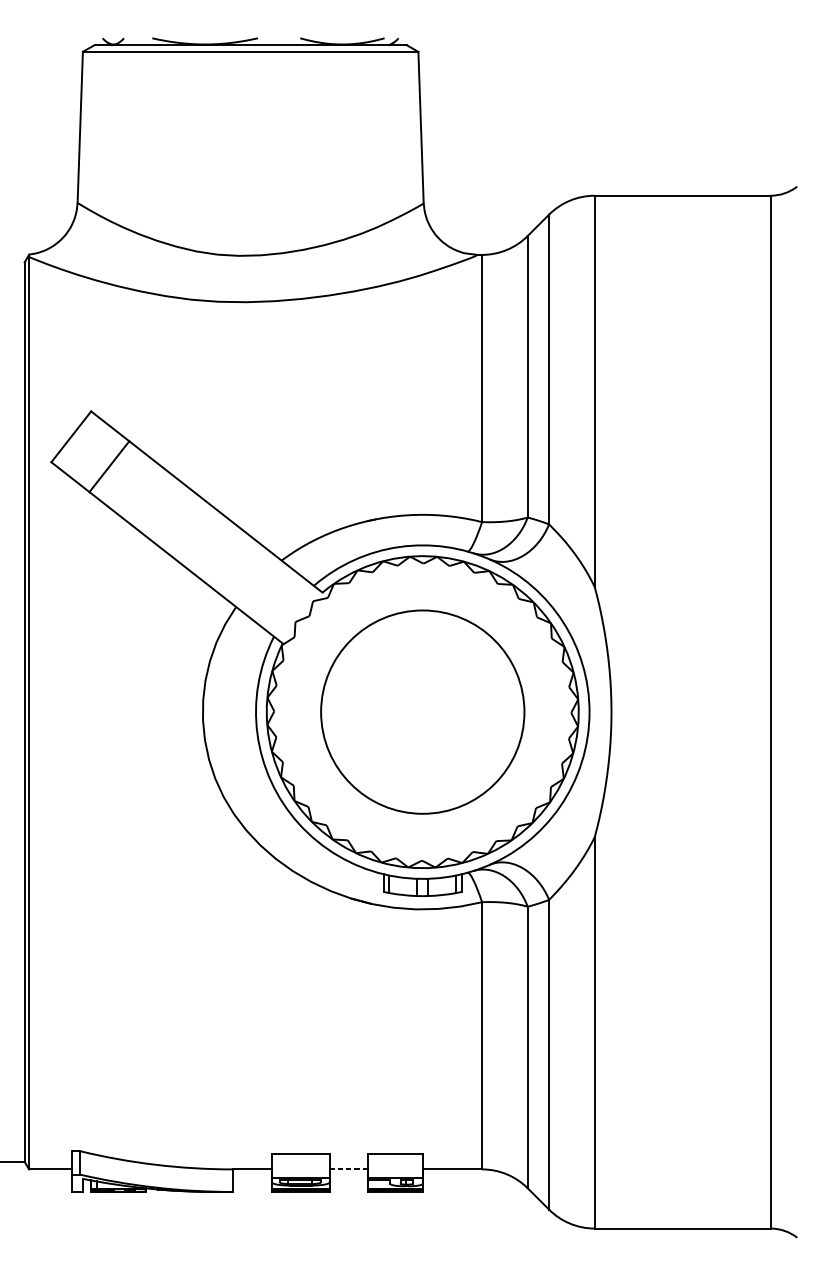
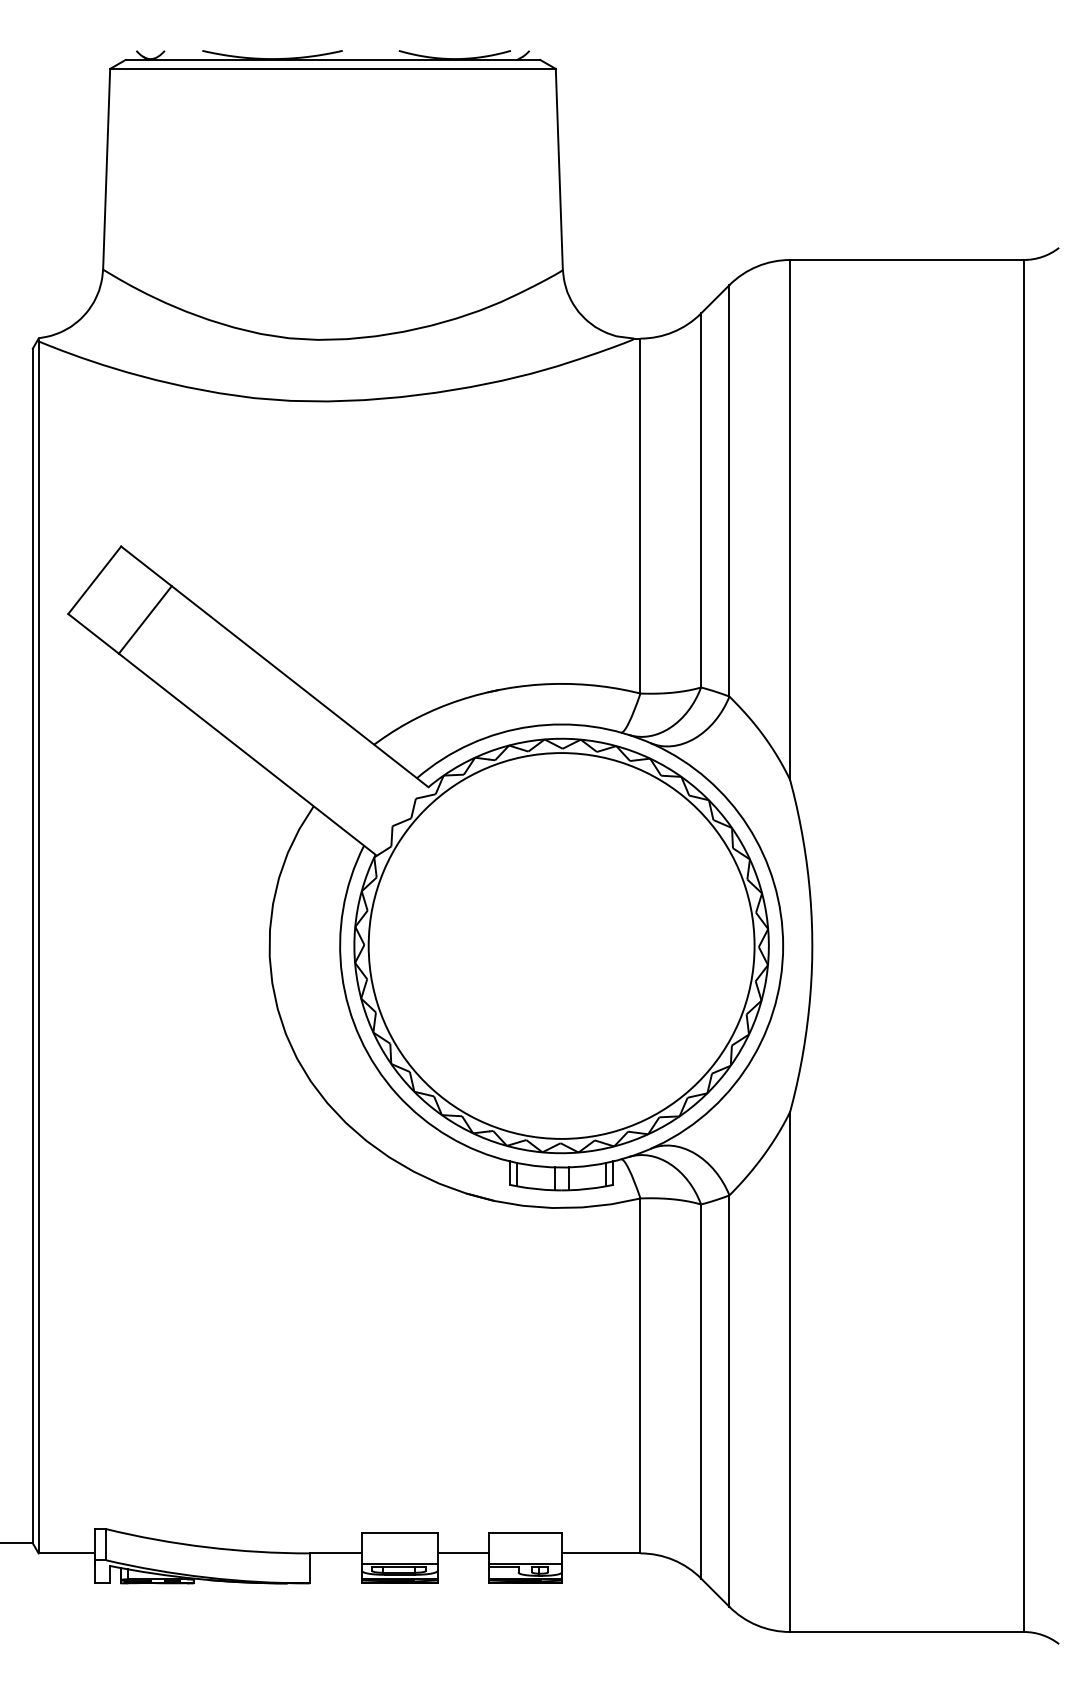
circle: (422, 711) -> (561, 945), size x1.43
line: (348, 1169) -> (463, 1553), dashed -> solid

